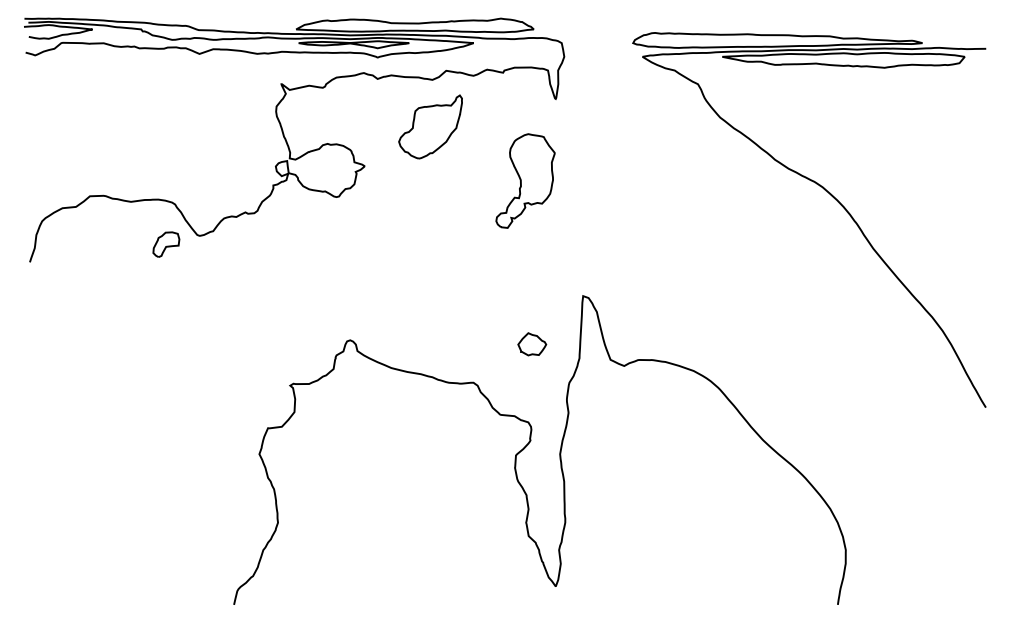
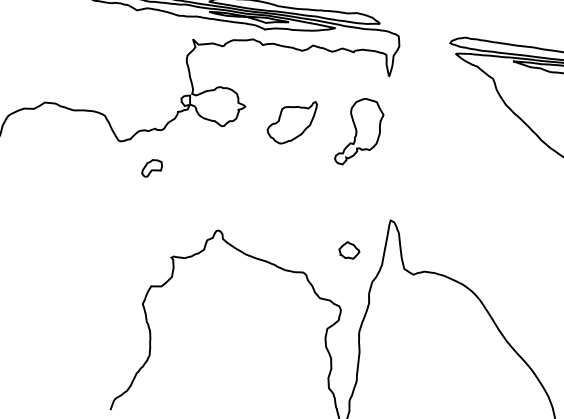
part: (430, 126) -> (291, 121), moved
part: (166, 244) -> (152, 168), moved

